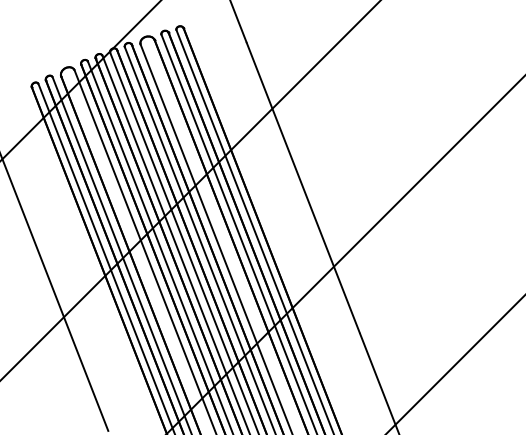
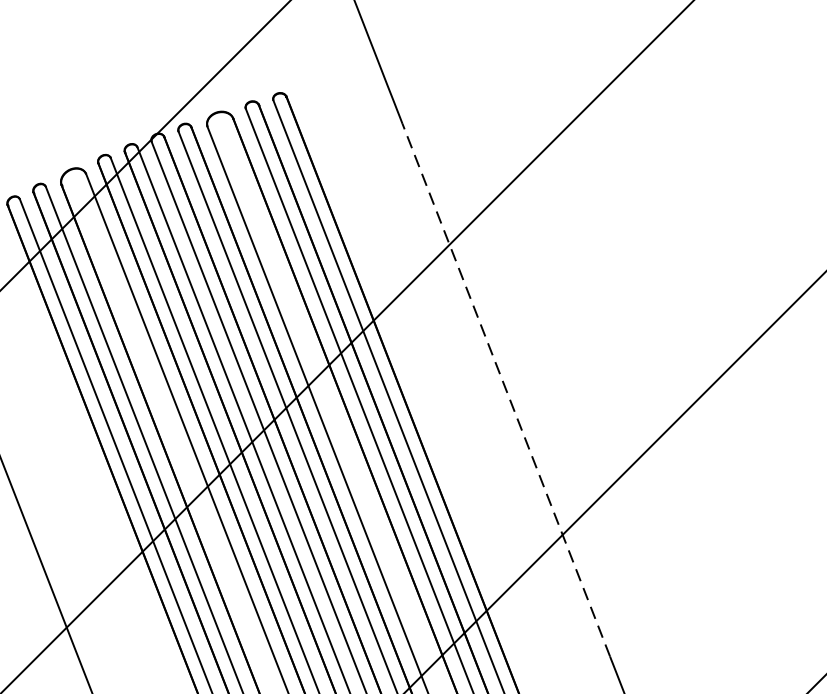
line: (303, 187) -> (506, 389), solid -> dashed

